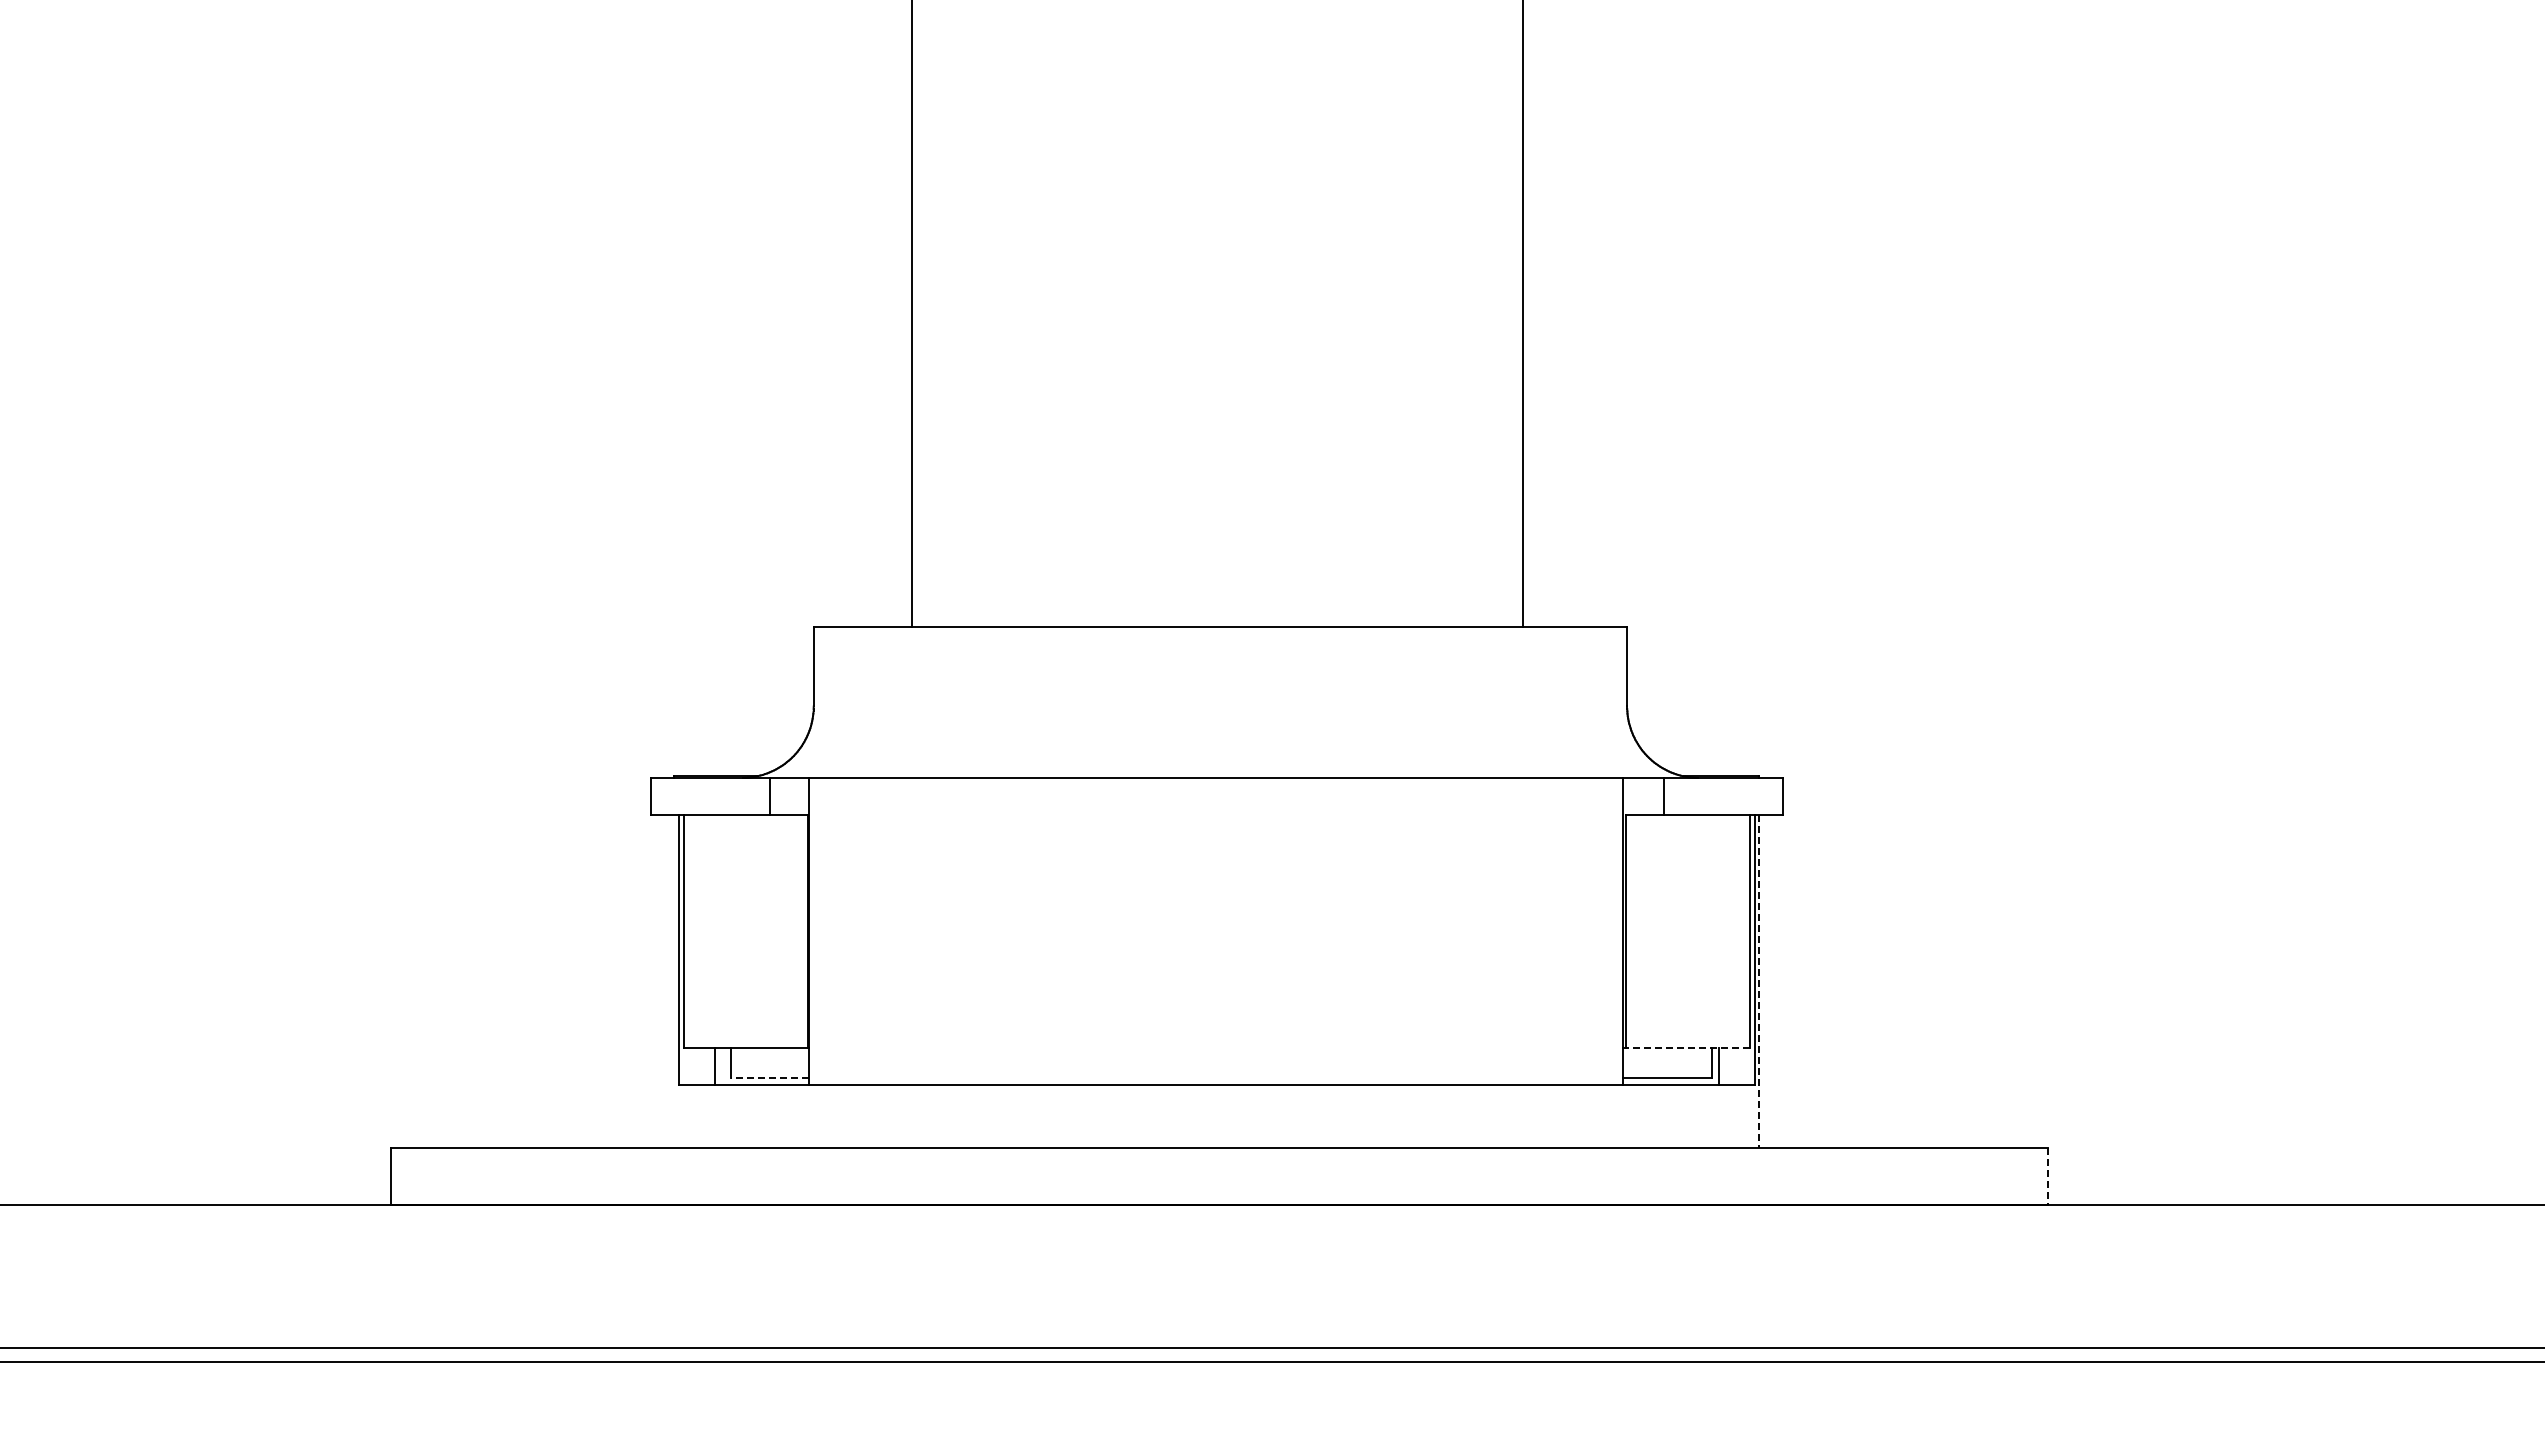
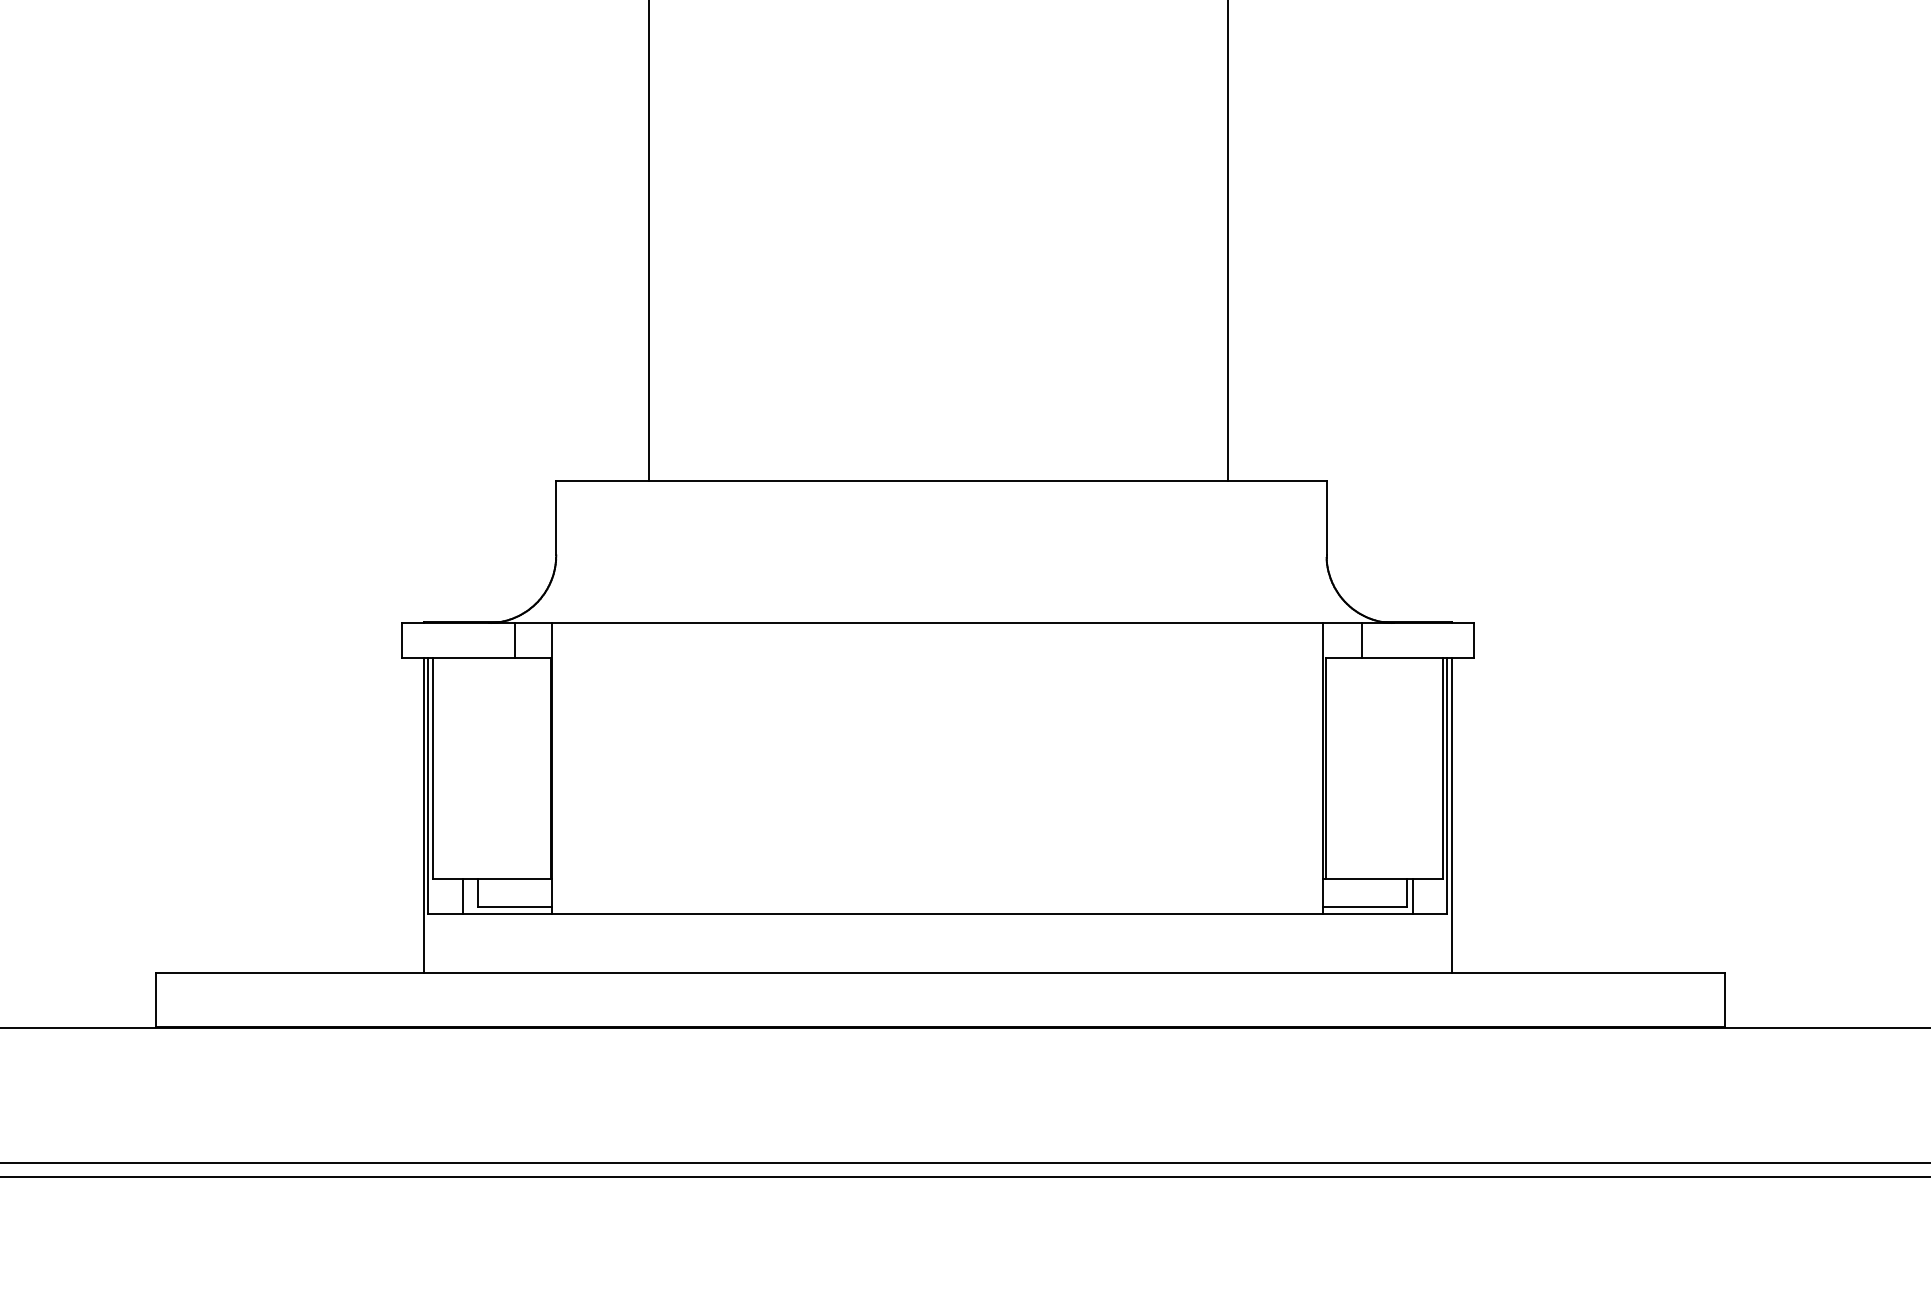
line: (674, 980) -> (424, 814), added
line: (1759, 981) -> (1451, 815), dashed -> solid
line: (1687, 1047) -> (1383, 878), dashed -> solid
line: (769, 1078) -> (514, 907), dashed -> solid
line: (2047, 1176) -> (1724, 1000), dashed -> solid

